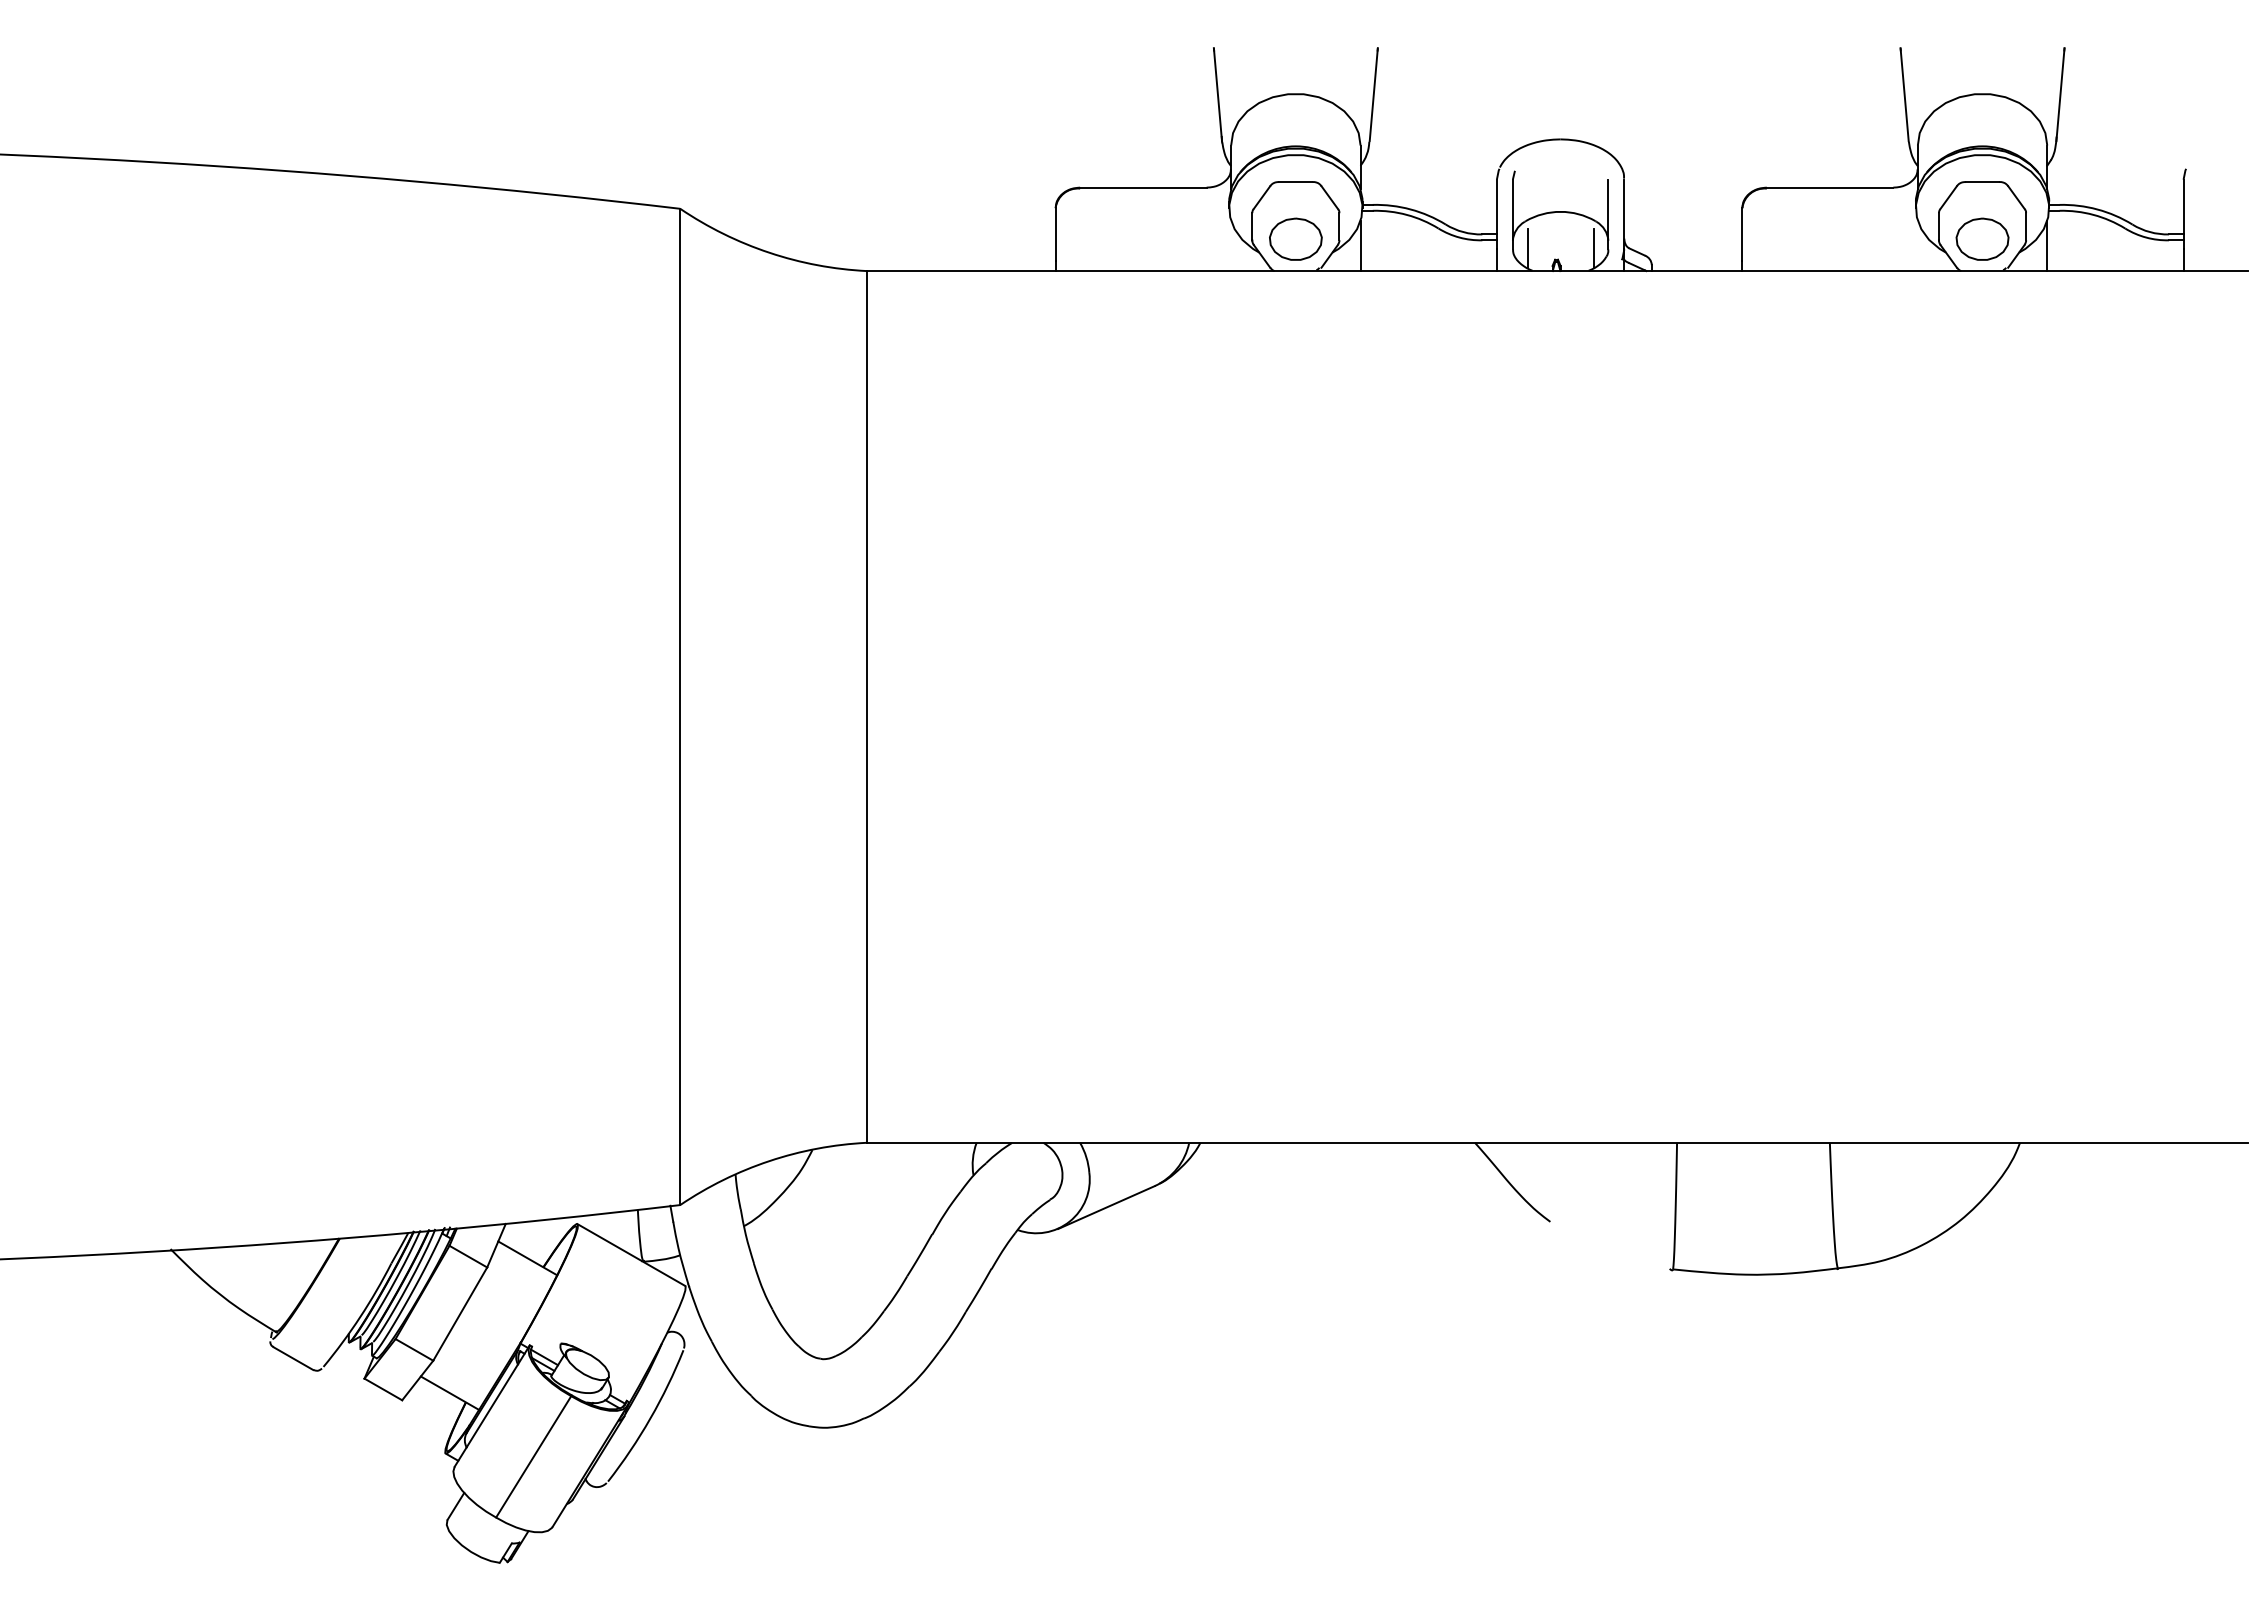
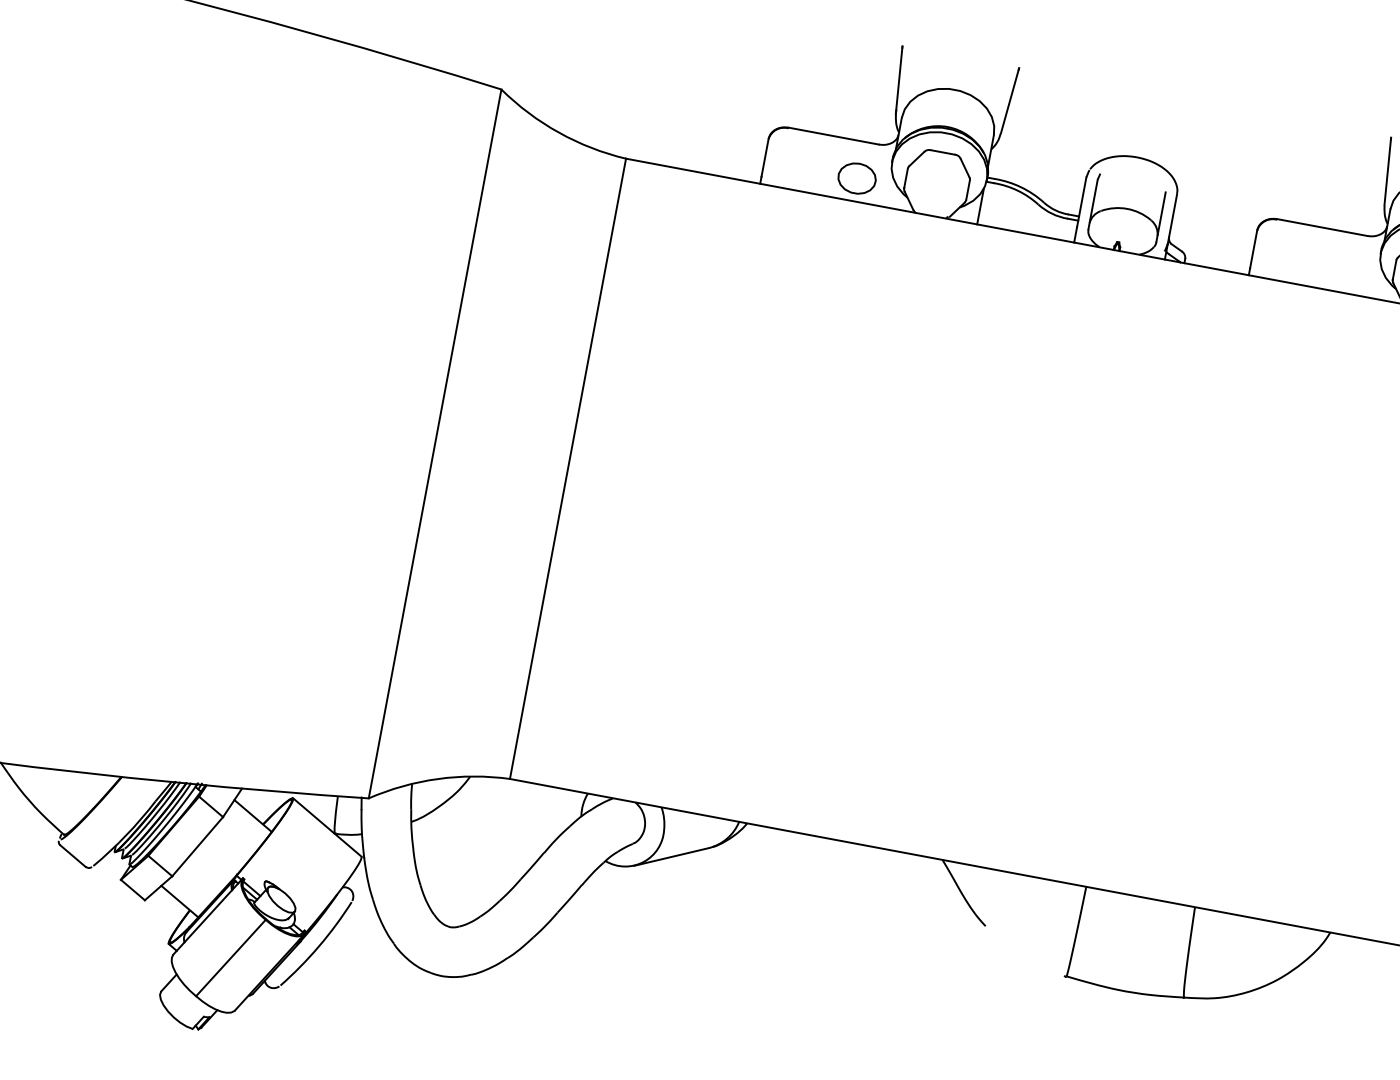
part: (1295, 238) -> (856, 177), moved
line: (1527, 248) -> (1098, 230), removed
line: (1593, 248) -> (1145, 239), removed

